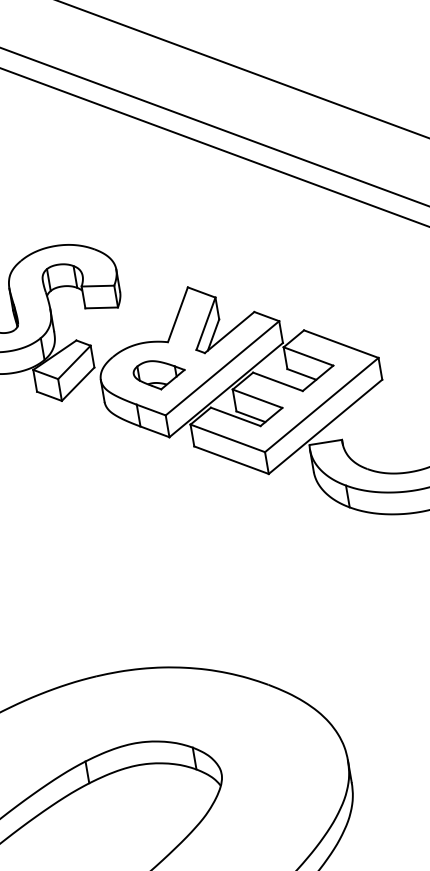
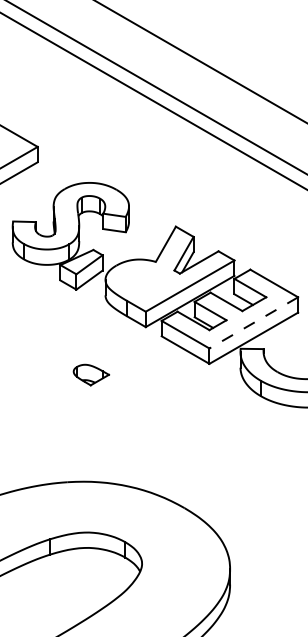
part: (159, 373) -> (91, 374), moved
line: (321, 405) -> (253, 323), solid -> dashed

